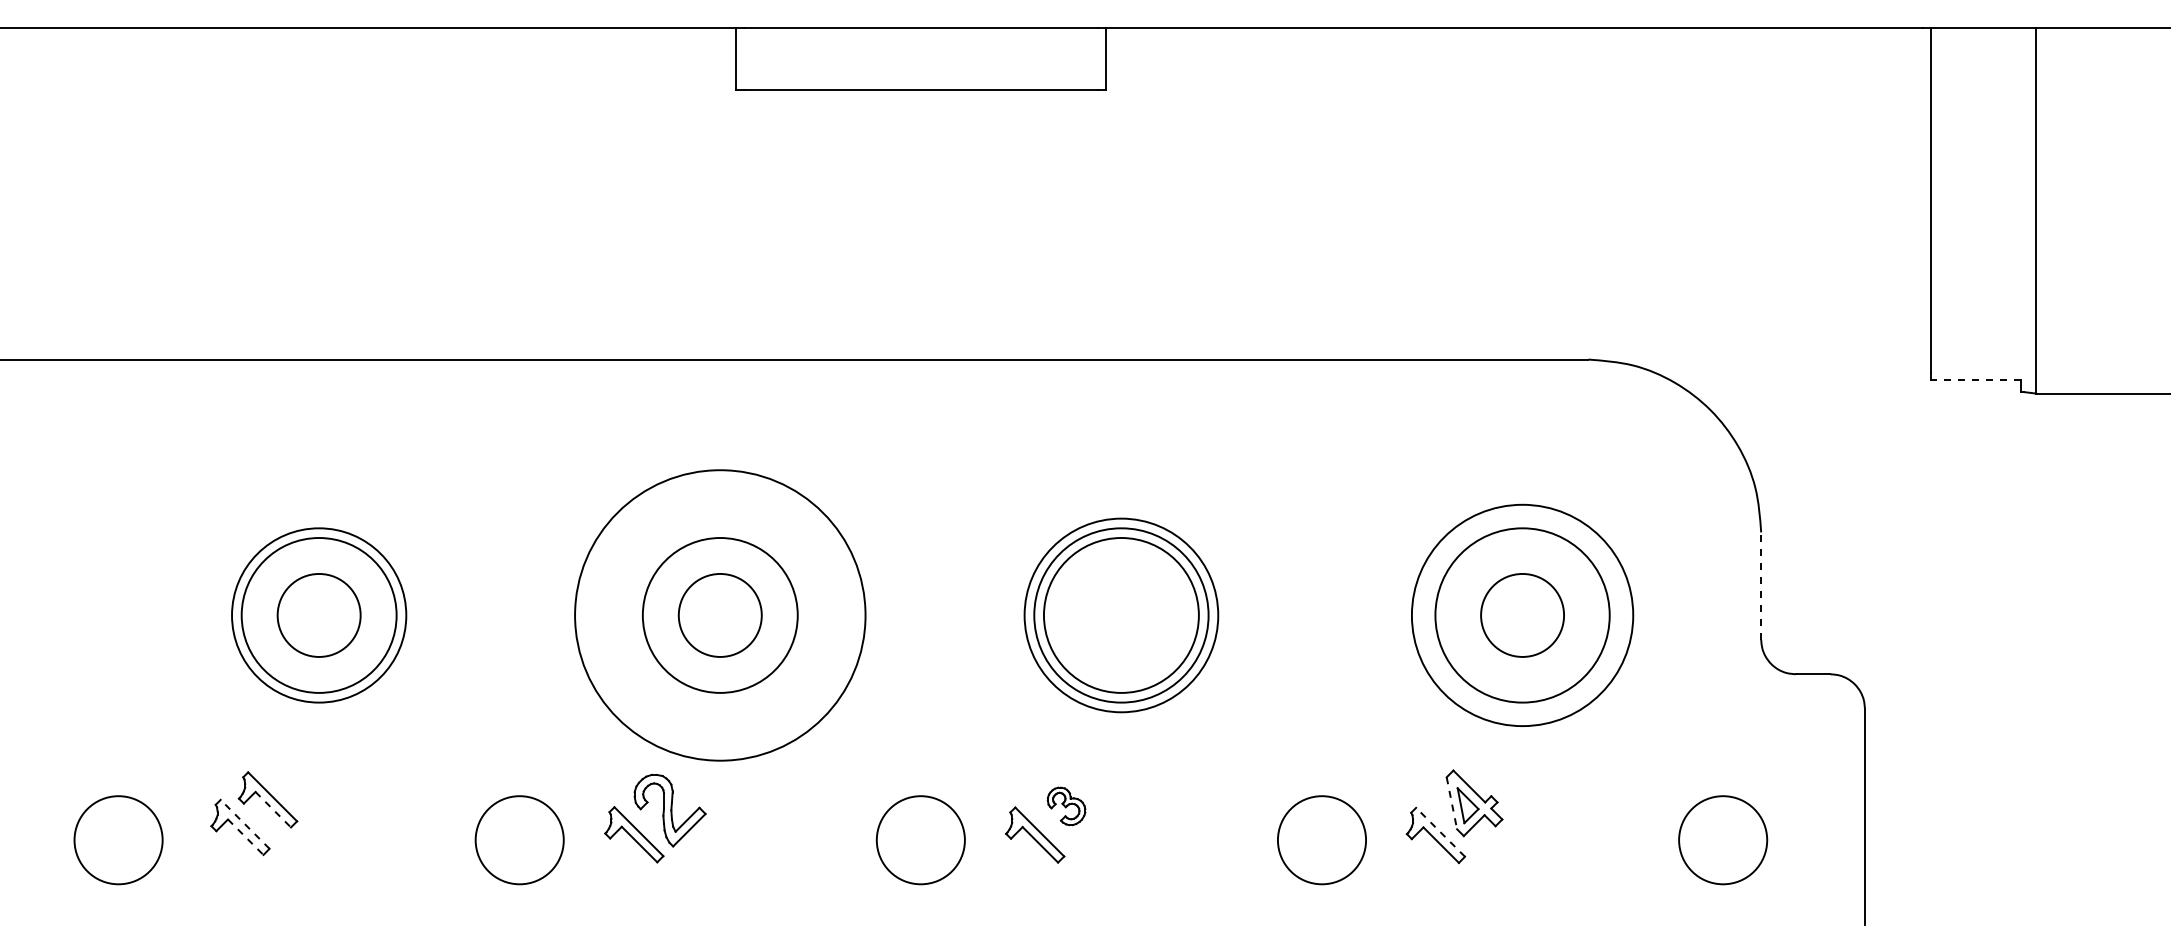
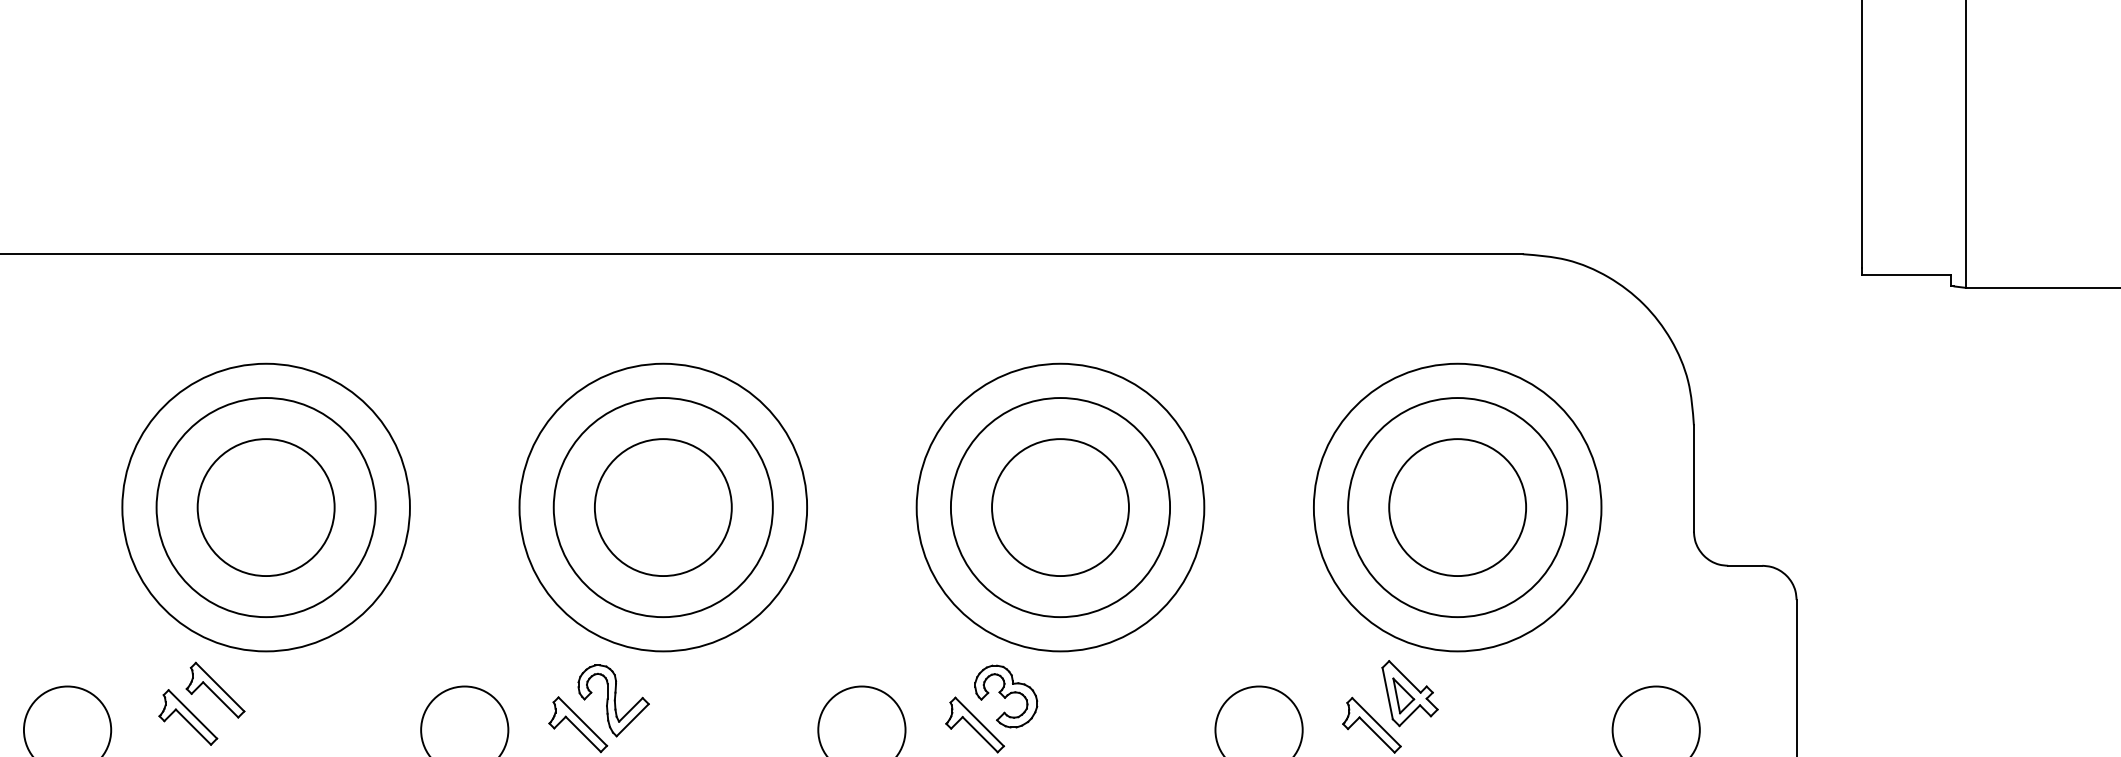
line: (1975, 380) -> (1906, 274), dashed -> solid
line: (1761, 586) -> (1694, 478), dashed -> solid
circle: (318, 615) -> (265, 507), size x1.43
circle: (318, 615) -> (265, 507), size x1.67
circle: (319, 615) -> (266, 507), size x1.67
circle: (719, 615) -> (662, 507), size x1.43
circle: (720, 615) -> (663, 507), size x1.67
circle: (1121, 615) -> (1060, 507), size x0.71
circle: (1121, 615) -> (1060, 507), size x1.43
circle: (1121, 615) -> (1060, 507), size x1.67
circle: (1522, 615) -> (1457, 507), size x1.67
circle: (1522, 615) -> (1457, 507), size x1.67
line: (1451, 803) -> (1387, 693), dashed -> solid
part: (1066, 806) -> (1006, 696), size x1.67
line: (273, 810) -> (220, 700), dashed -> solid
line: (245, 824) -> (193, 714), dashed -> solid
line: (1440, 832) -> (1376, 722), dashed -> solid
line: (246, 837) -> (194, 727), dashed -> solid

